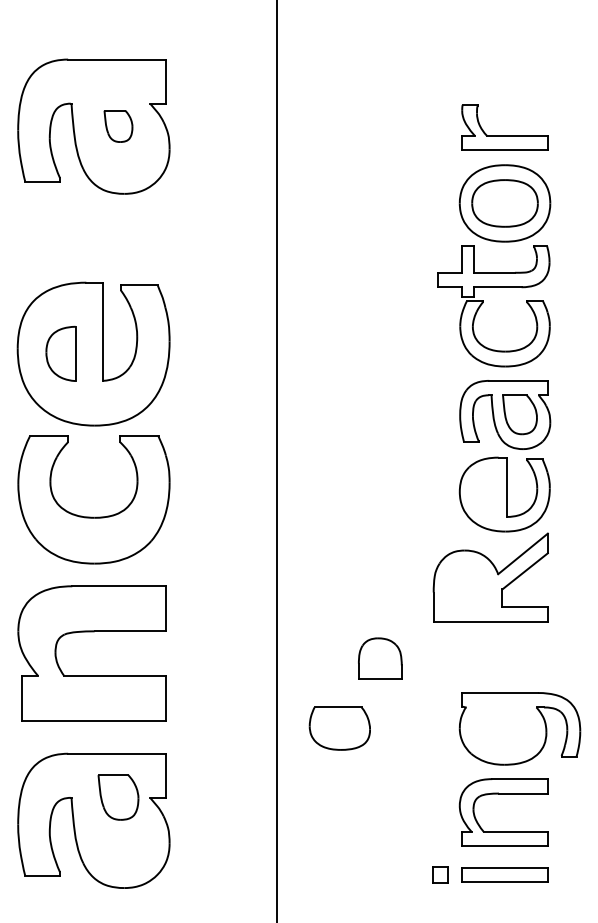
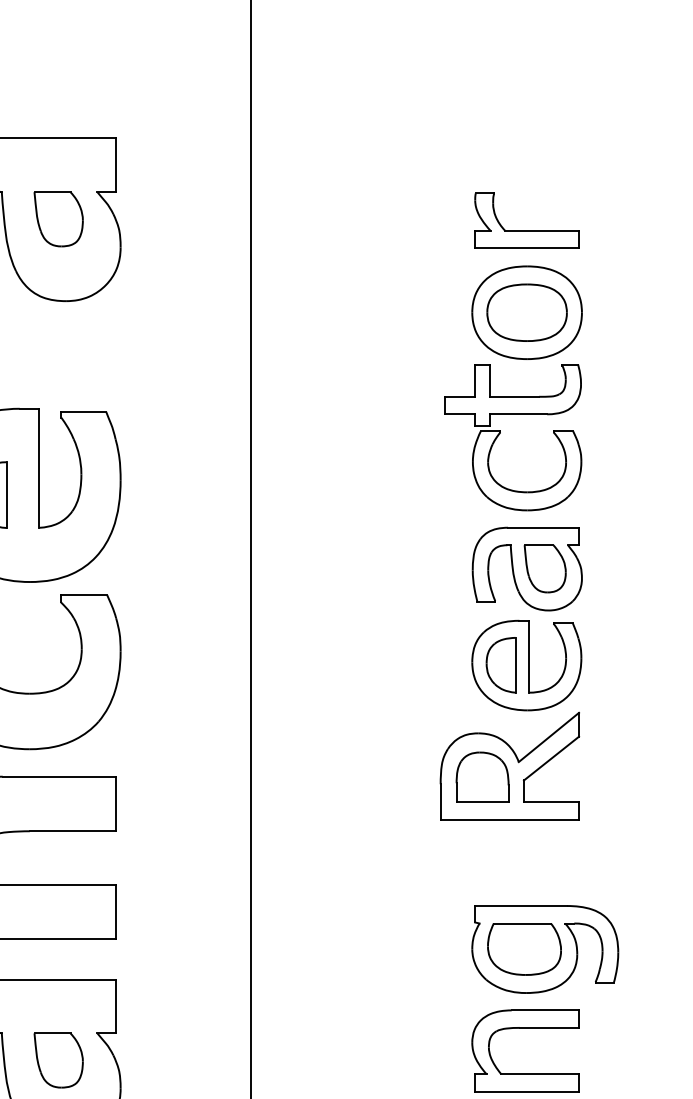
part: (118, 126) -> (58, 219), size x1.43
part: (483, 493) -> (501, 664), added
part: (380, 658) -> (482, 776), moved
part: (339, 728) -> (524, 949), moved
part: (118, 797) -> (58, 1060), moved

